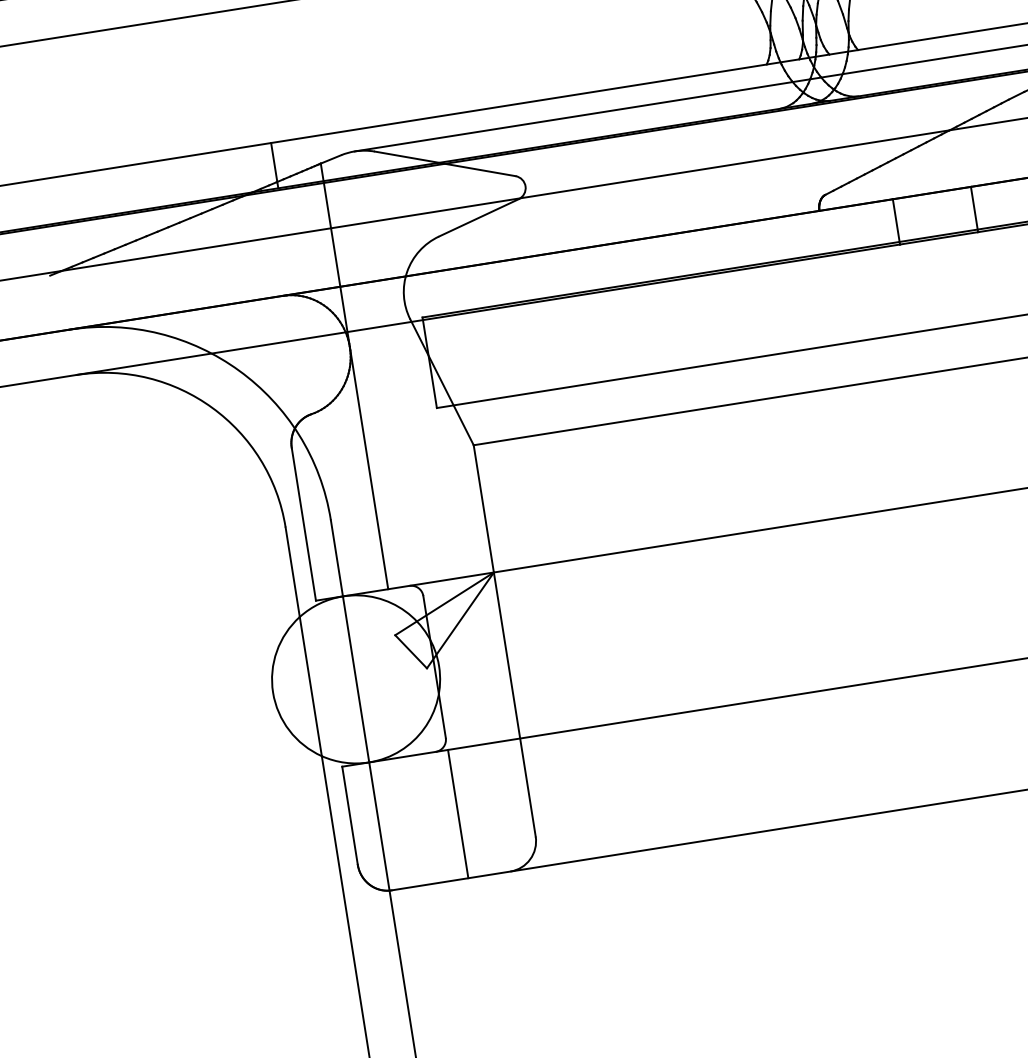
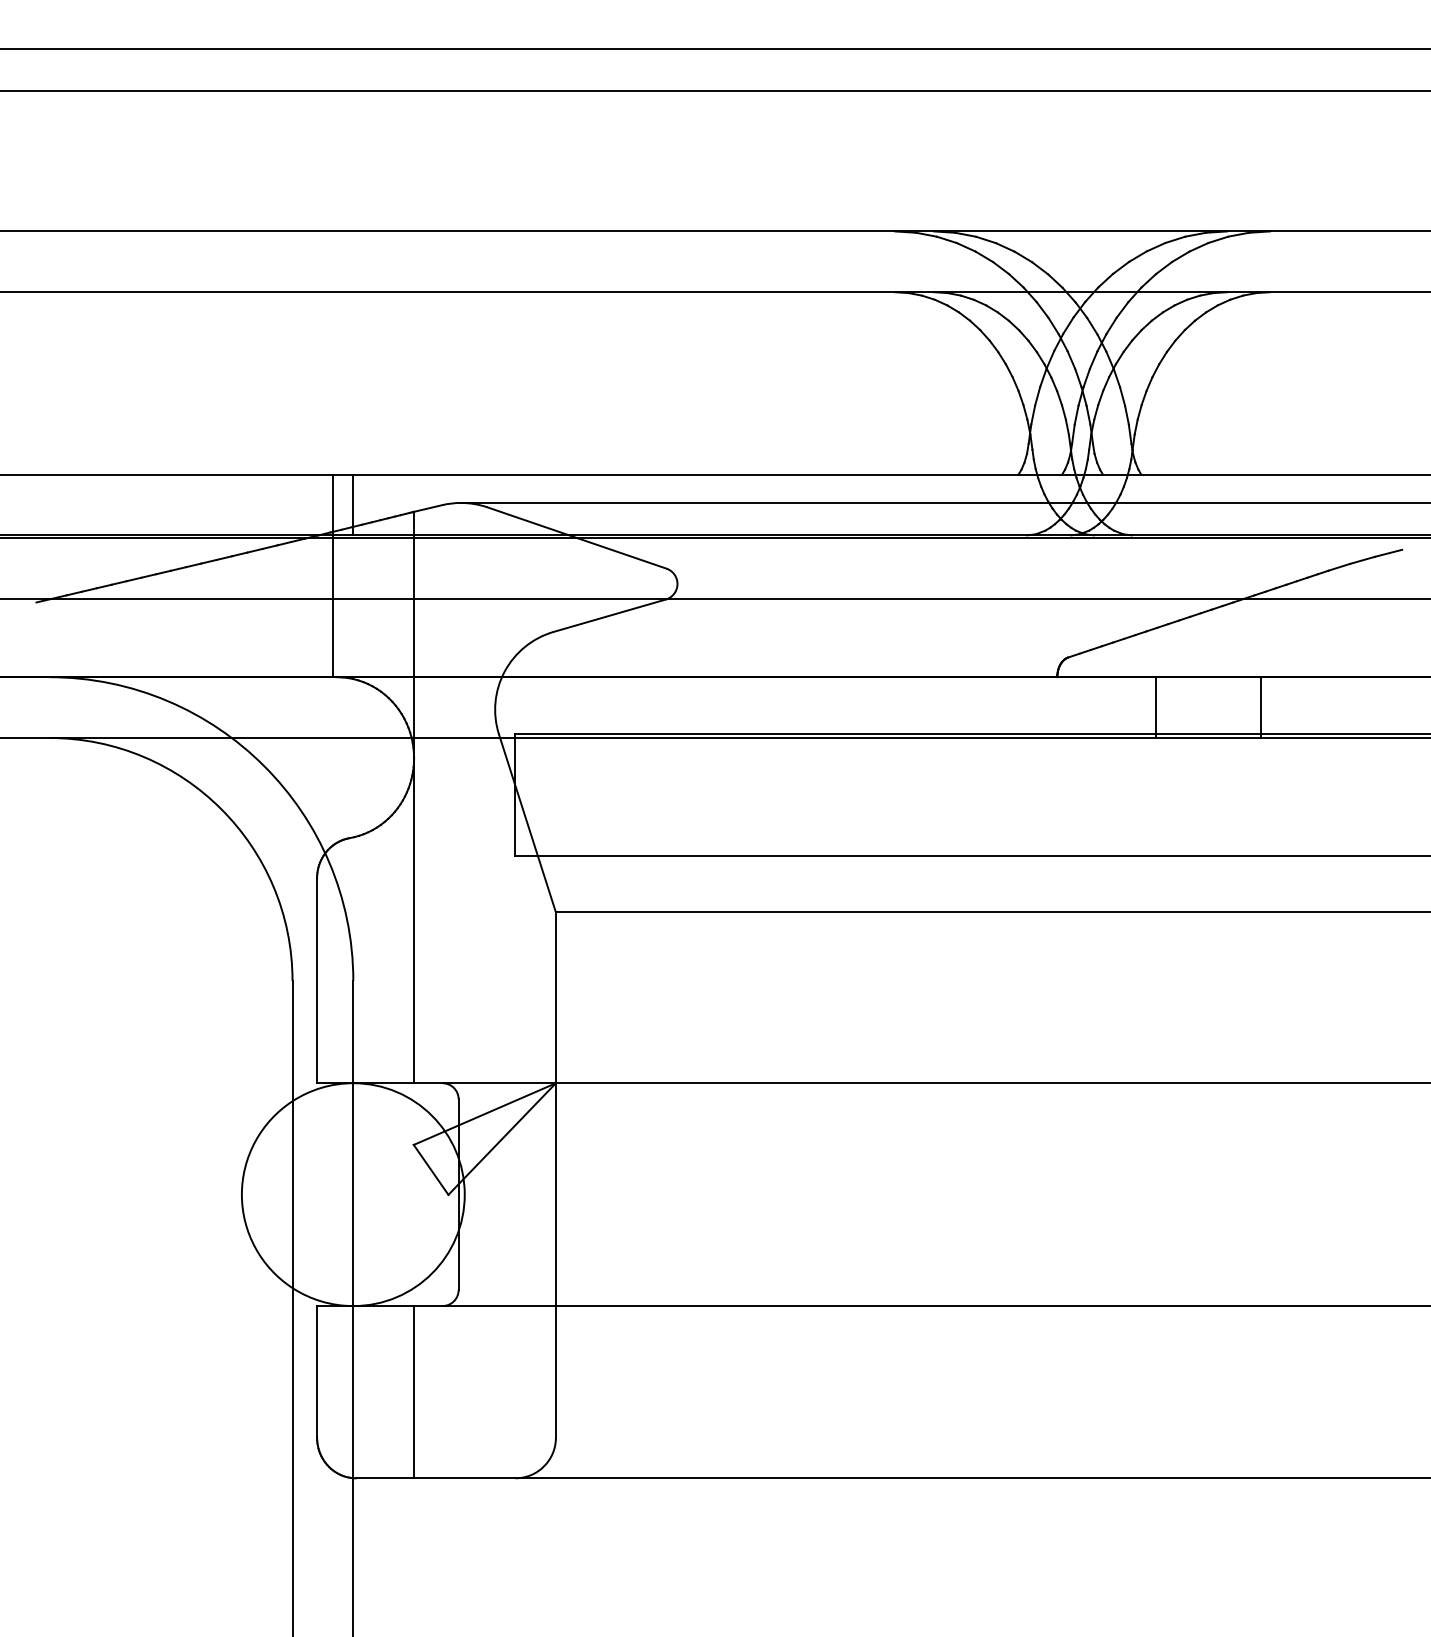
line: (268, 220) -> (333, 575), added
line: (458, 814) -> (414, 1392), moved

